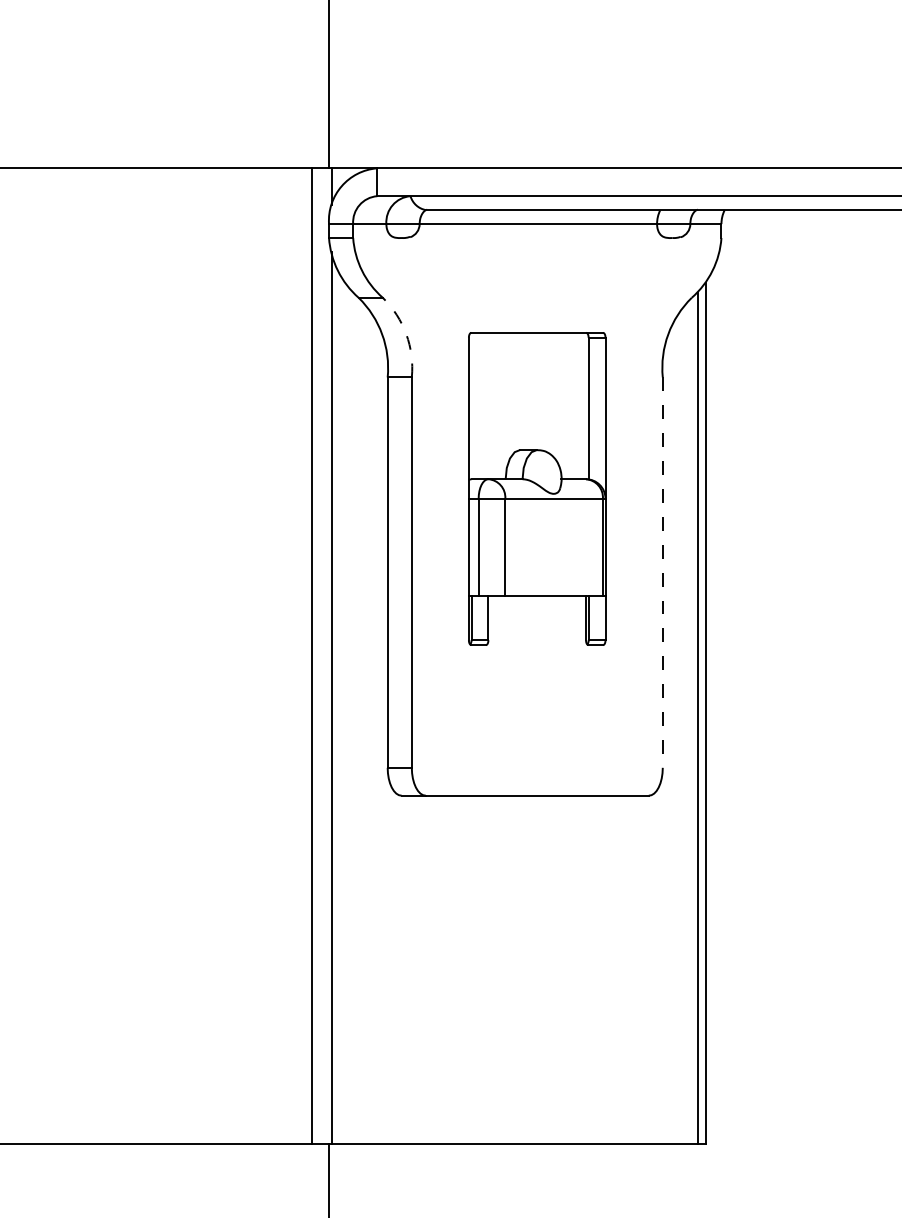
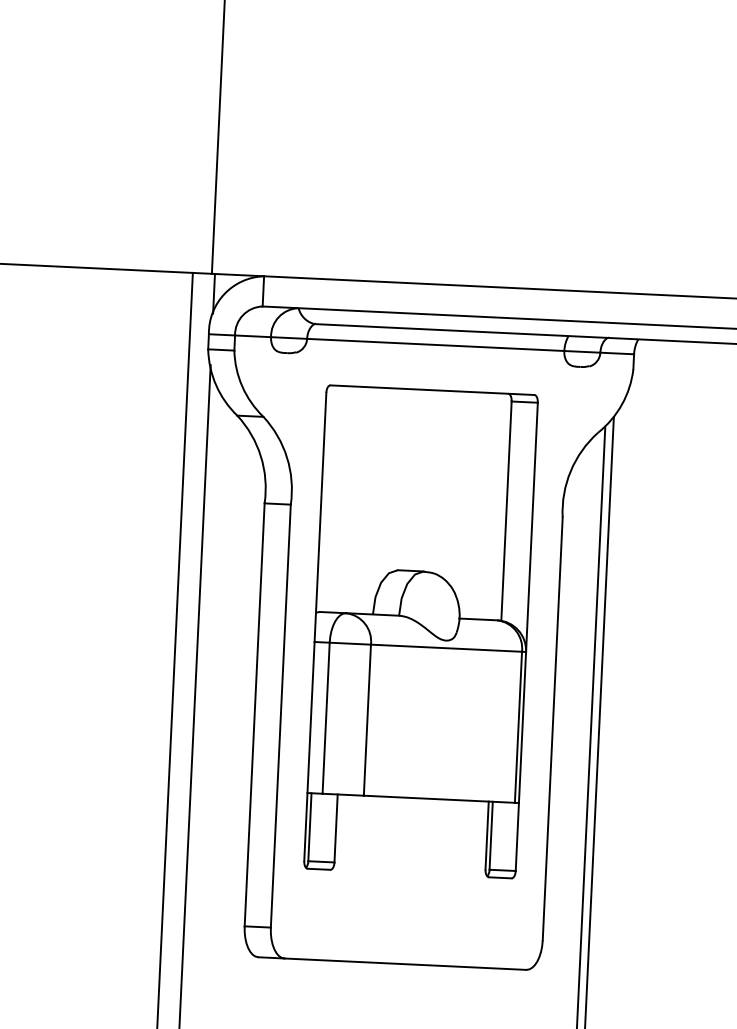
arc: (406, 334) -> (287, 457), dashed -> solid
part: (536, 488) -> (420, 631), size x1.43
line: (662, 573) -> (552, 729), dashed -> solid

